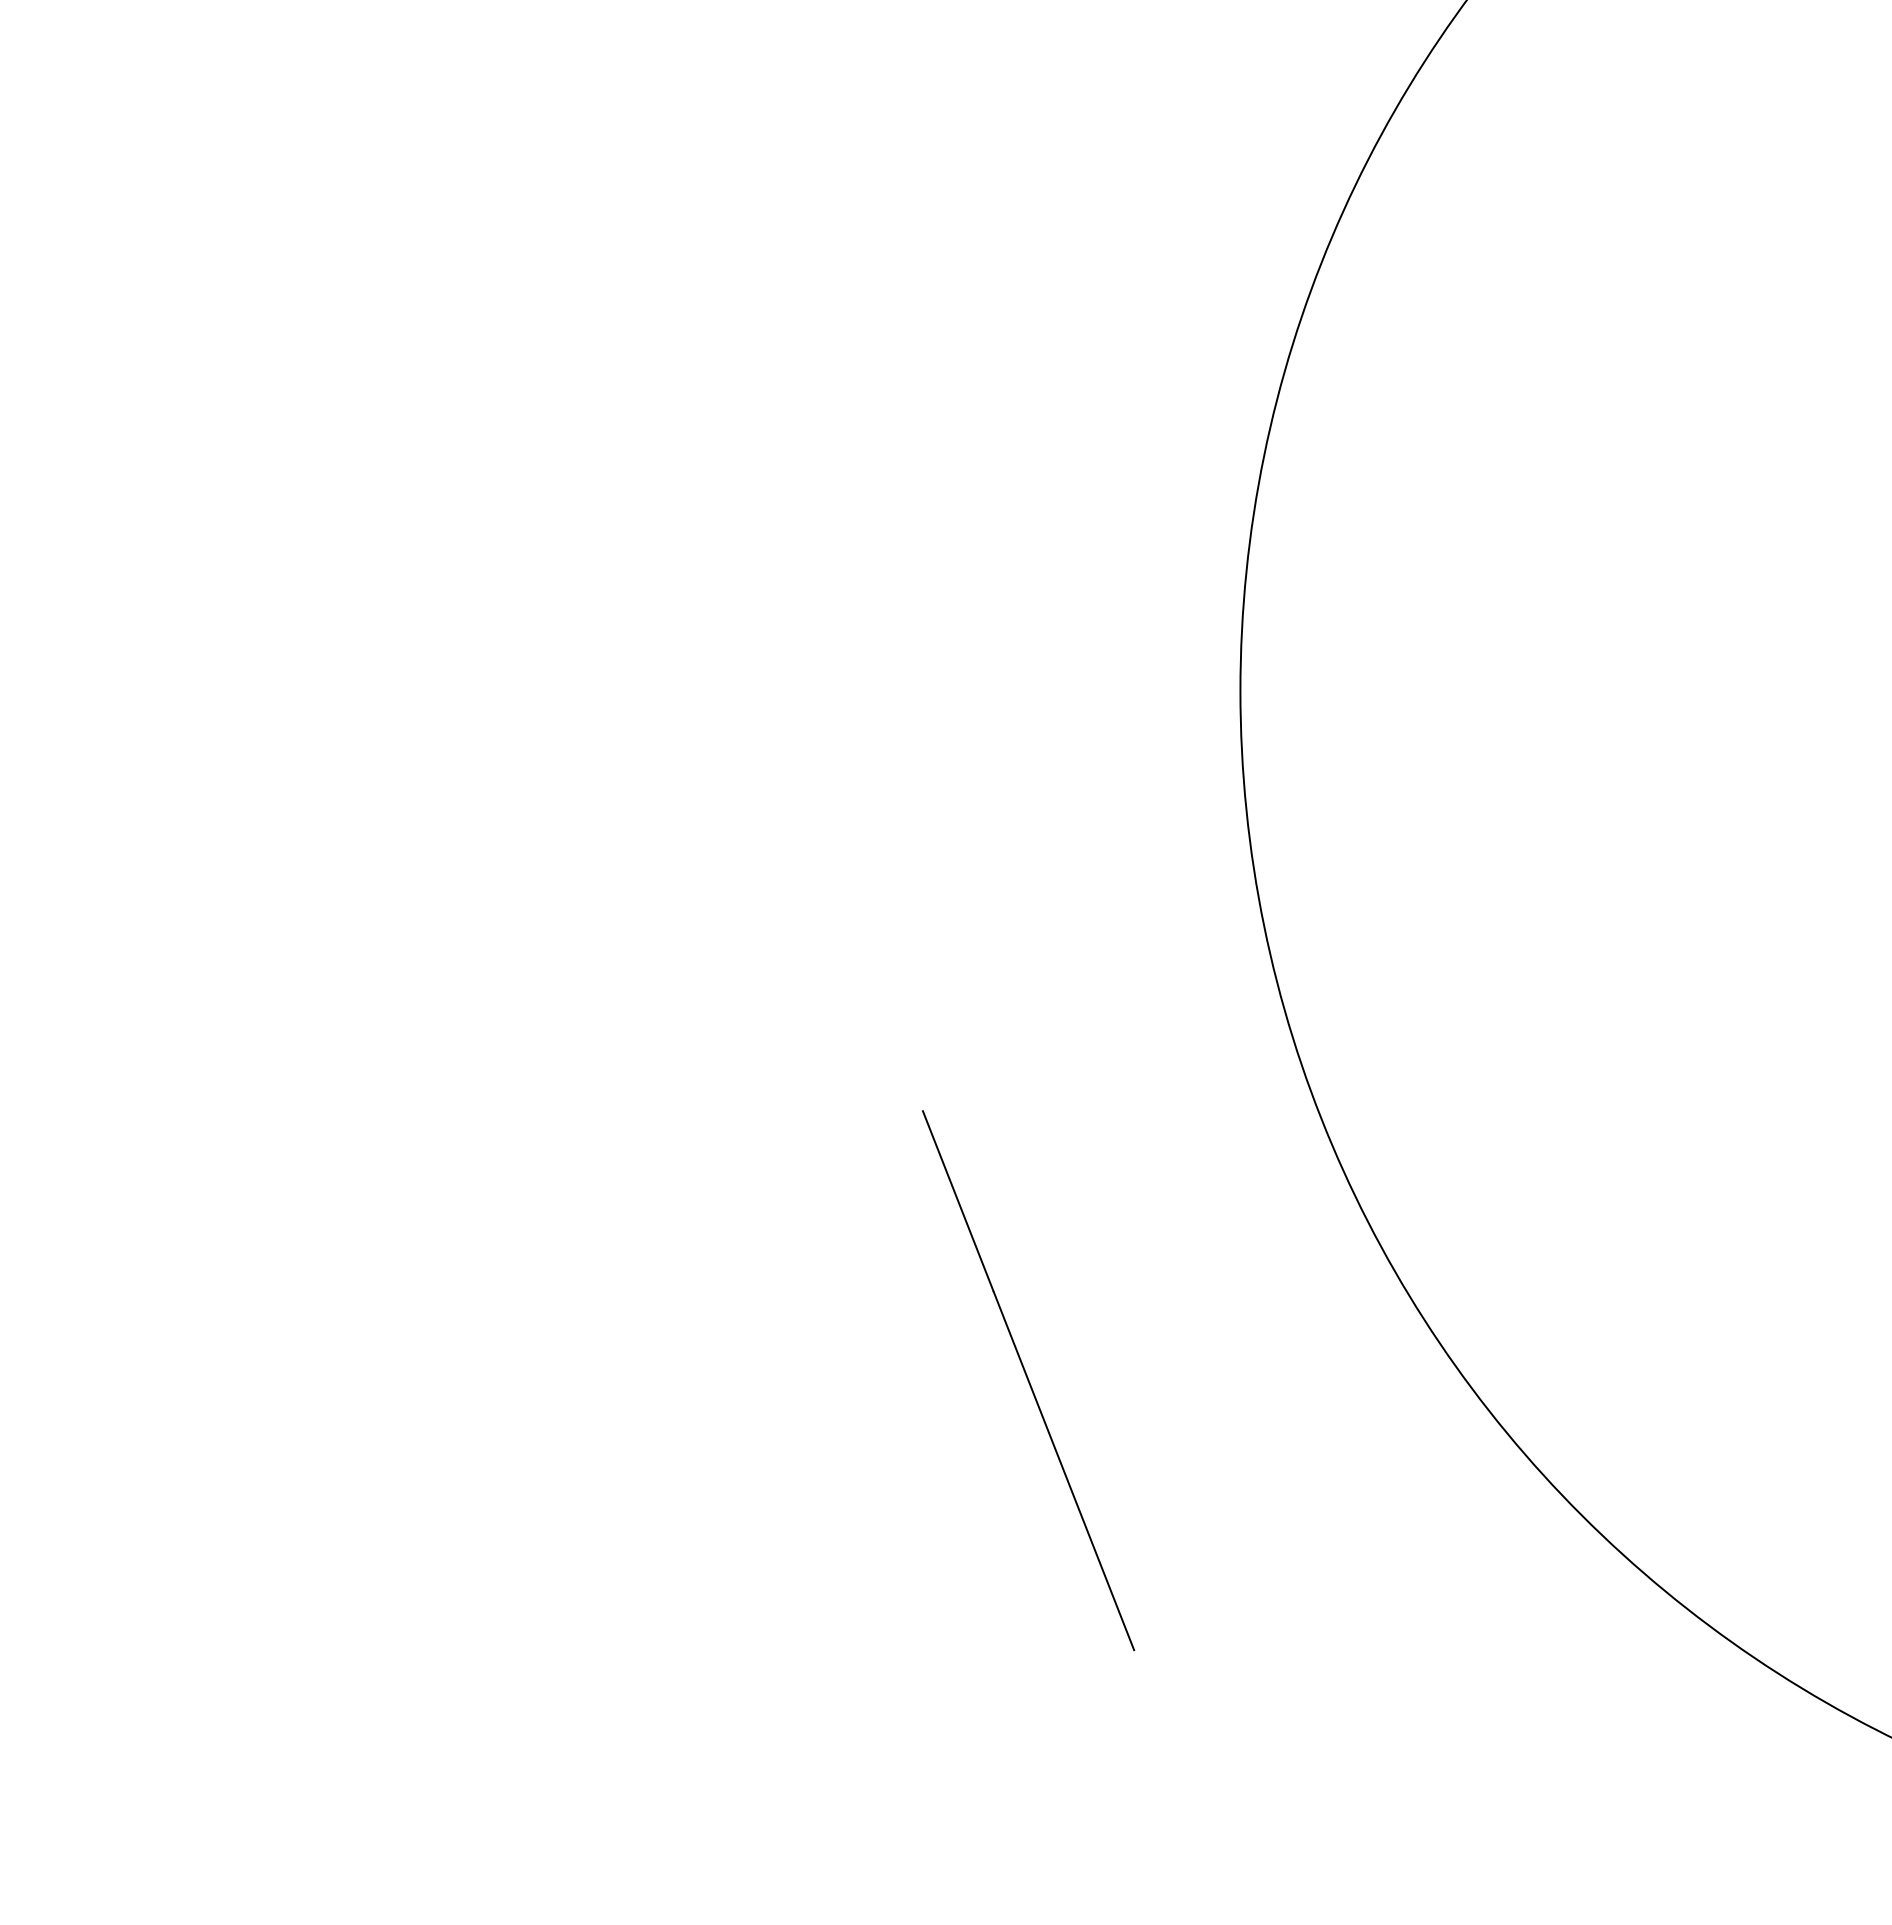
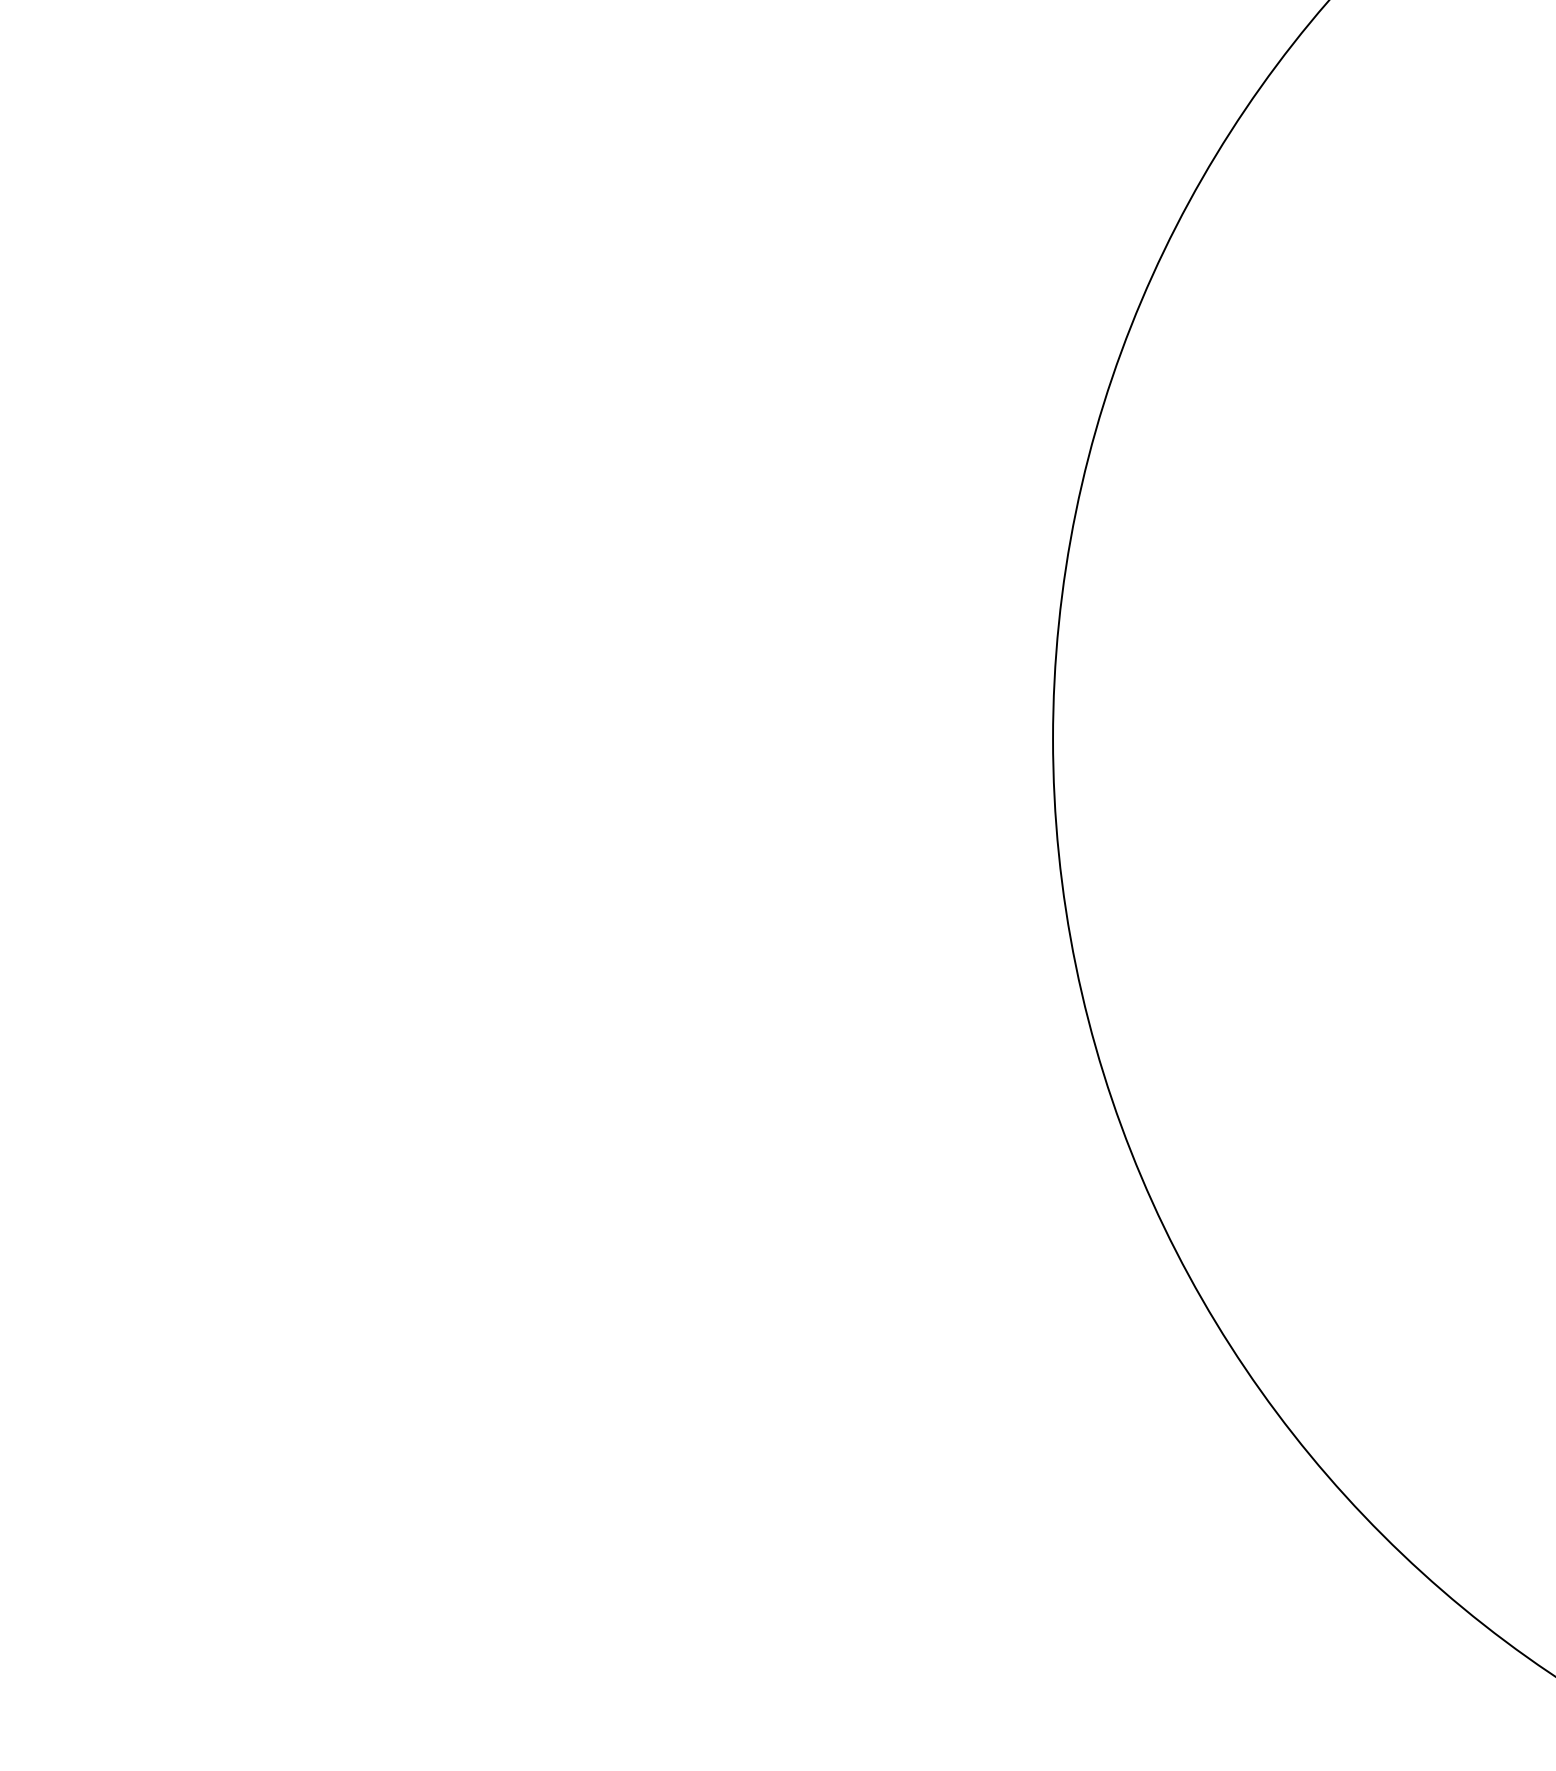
line: (1028, 1380) -> (848, 1404), removed

